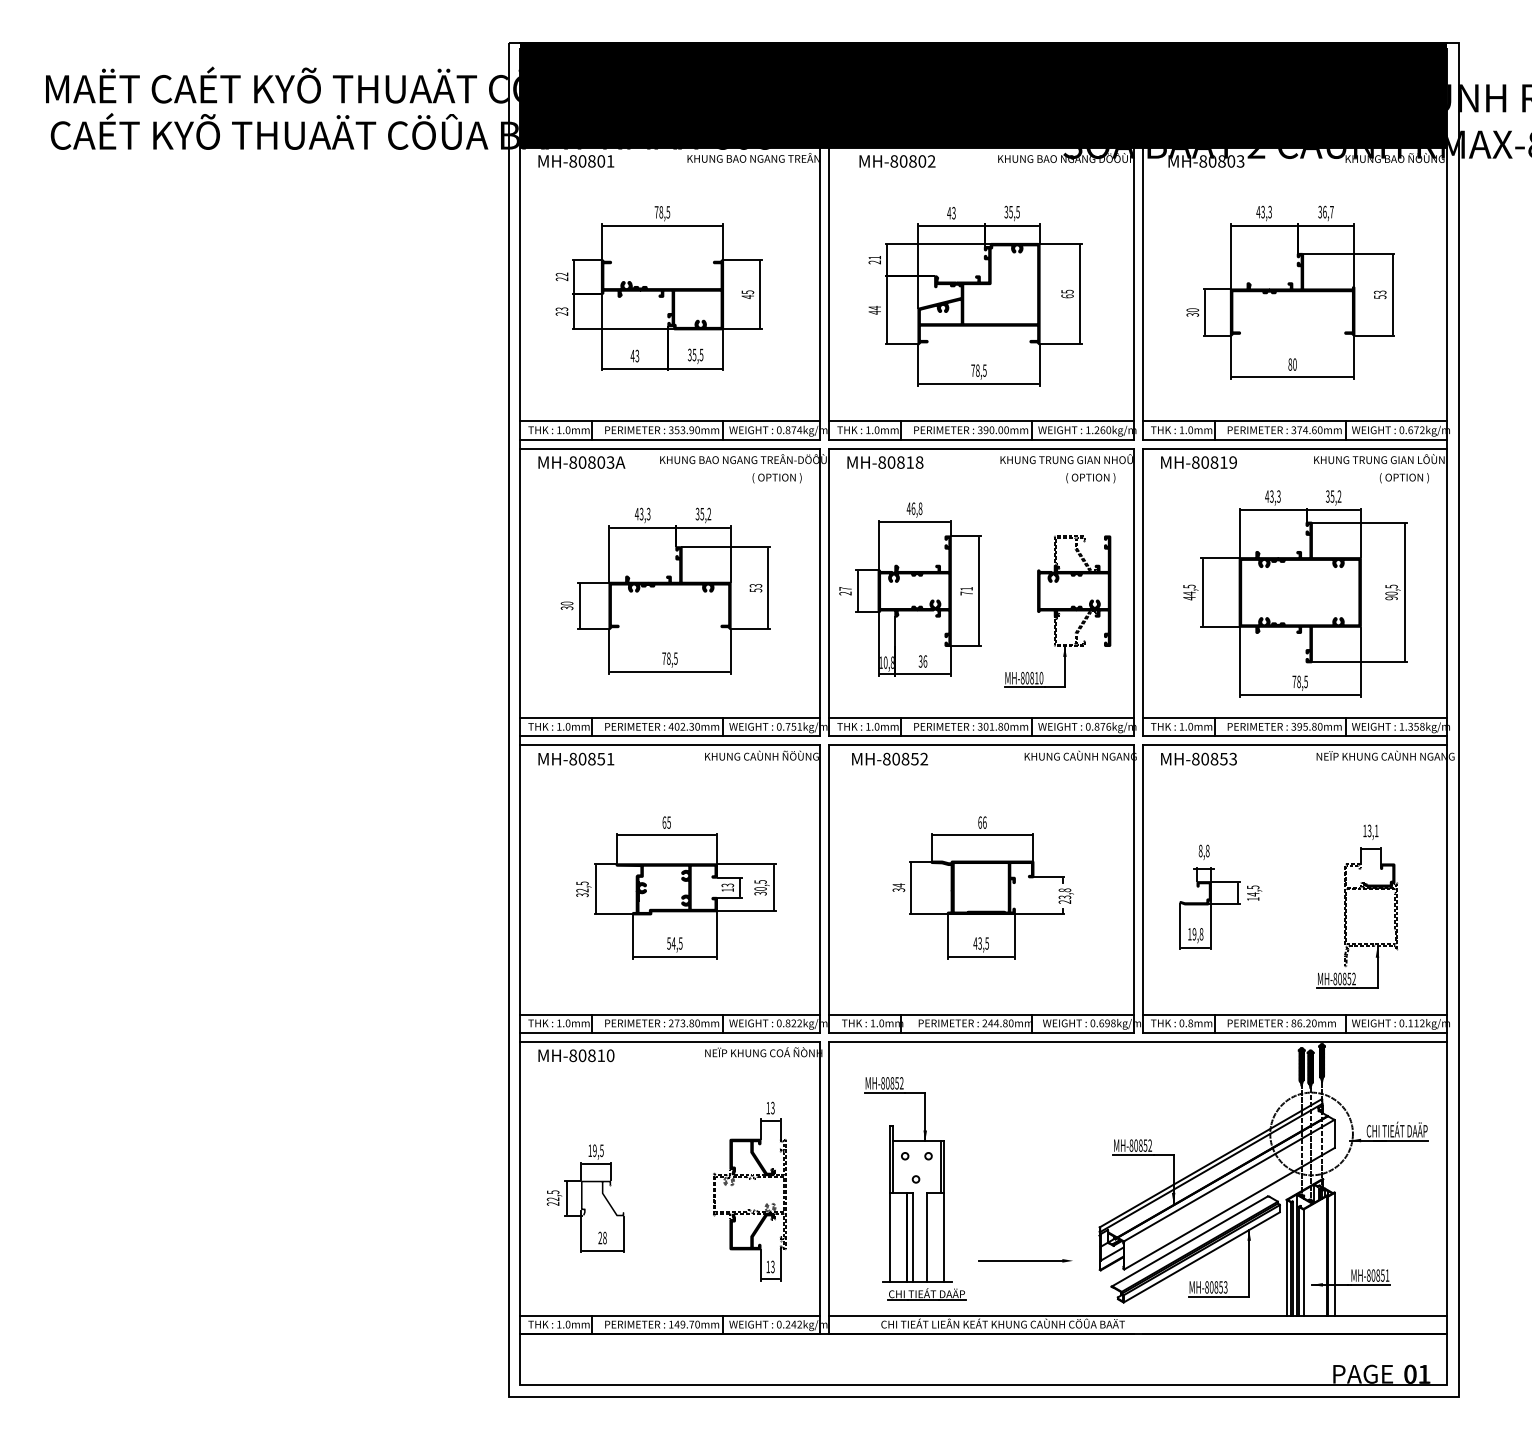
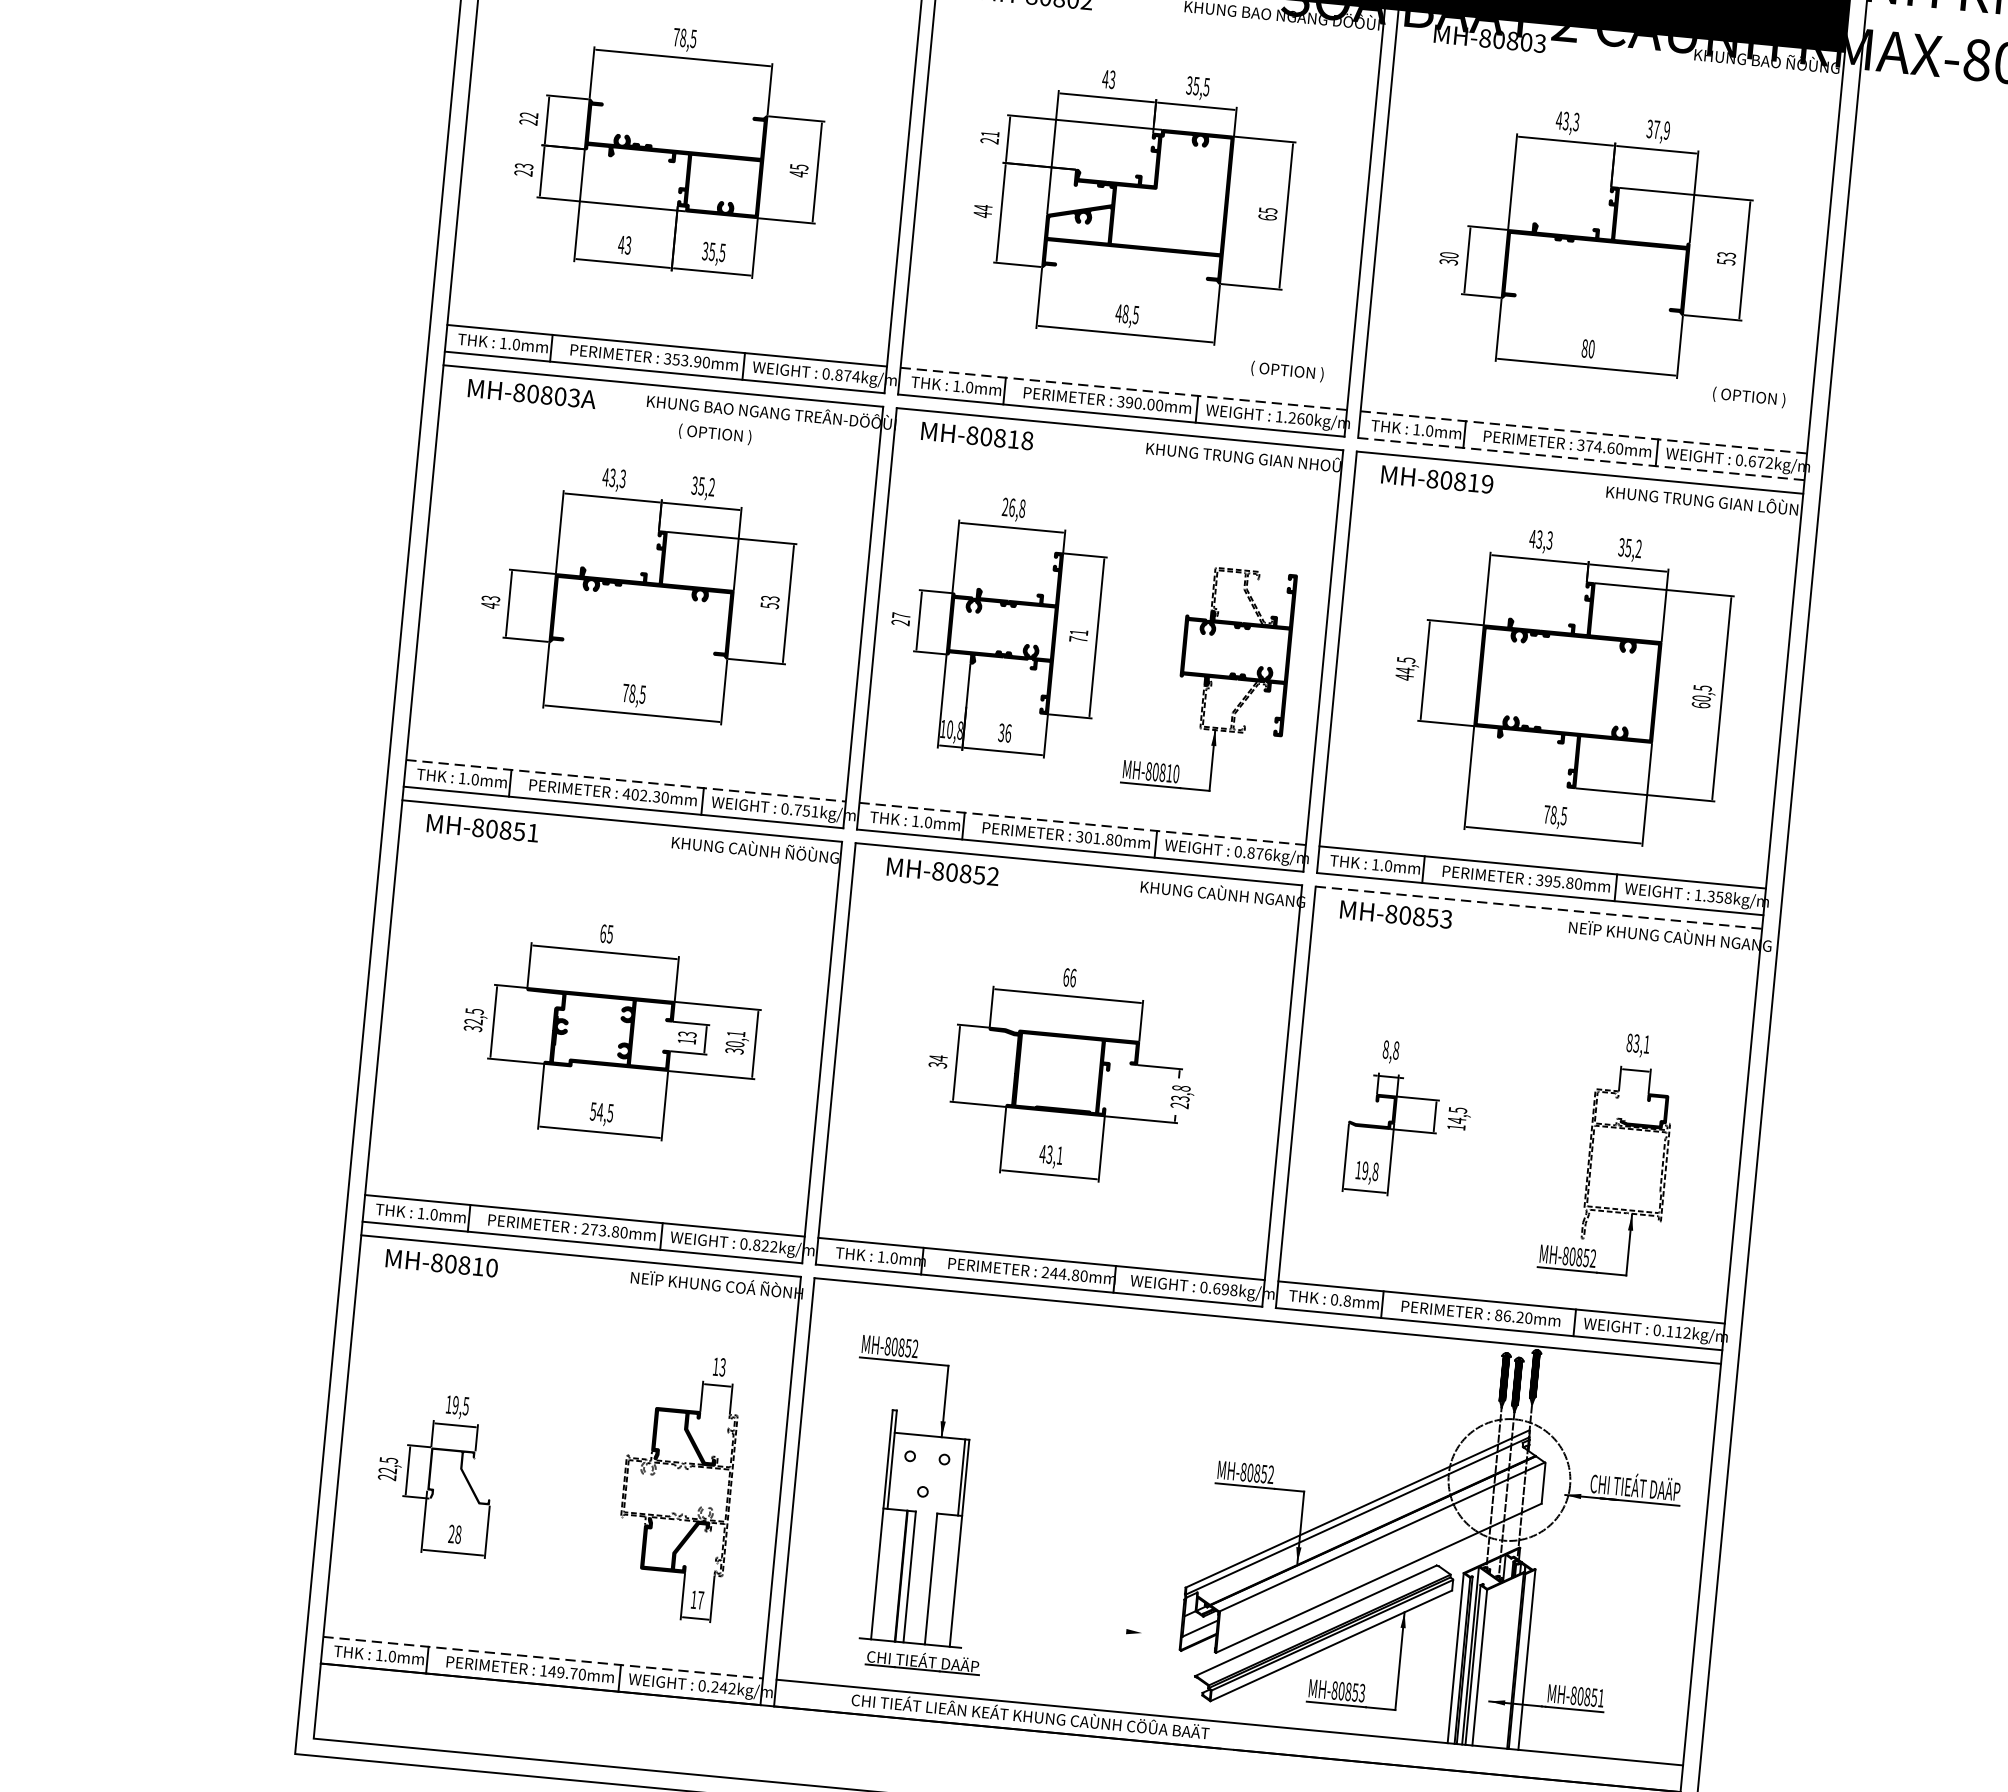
text: (1328, 211) -> (1662, 129), 36,7 -> 37,9
text: (973, 370) -> (1119, 313), 78,5 -> 48,5
line: (981, 421) -> (1124, 389), solid -> dashed
line: (1295, 421) -> (1584, 432), solid -> dashed
line: (1295, 439) -> (1582, 459), solid -> dashed
text: (776, 478) -> (714, 434), moved
text: (1090, 478) -> (1286, 371), moved
text: (1404, 478) -> (1749, 397), moved
text: (908, 508) -> (1004, 506), 46,8 -> 26,8
text: (1391, 598) -> (1700, 705), 90,5 -> 60,5
text: (566, 605) -> (489, 601), 30 -> 43
line: (670, 717) -> (626, 780), solid -> dashed
line: (981, 717) -> (1082, 823), solid -> dashed
line: (1295, 745) -> (1539, 907), solid -> dashed
text: (1364, 830) -> (1629, 1042), 13,1 -> 83,1
text: (760, 881) -> (736, 1033), 30,5 -> 30,1
text: (986, 943) -> (1058, 1155), 43,5 -> 43,1
line: (1020, 1260) -> (1064, 1625), removed
text: (772, 1266) -> (700, 1599), 13 -> 17
line: (670, 1315) -> (543, 1657), solid -> dashed

